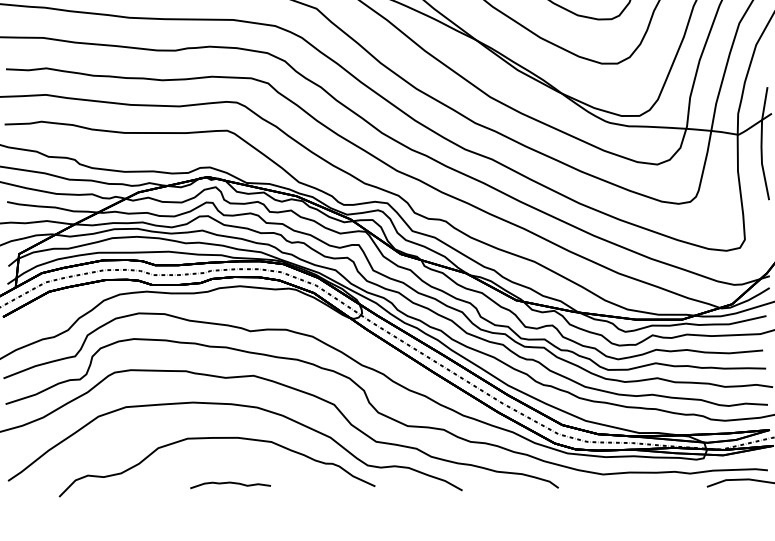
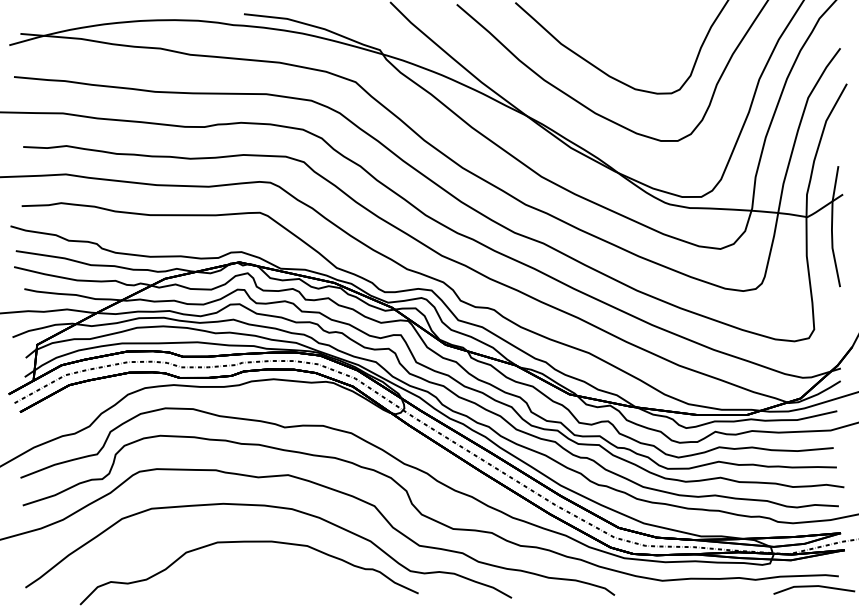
curve: (230, 483) -> (263, 590), removed

